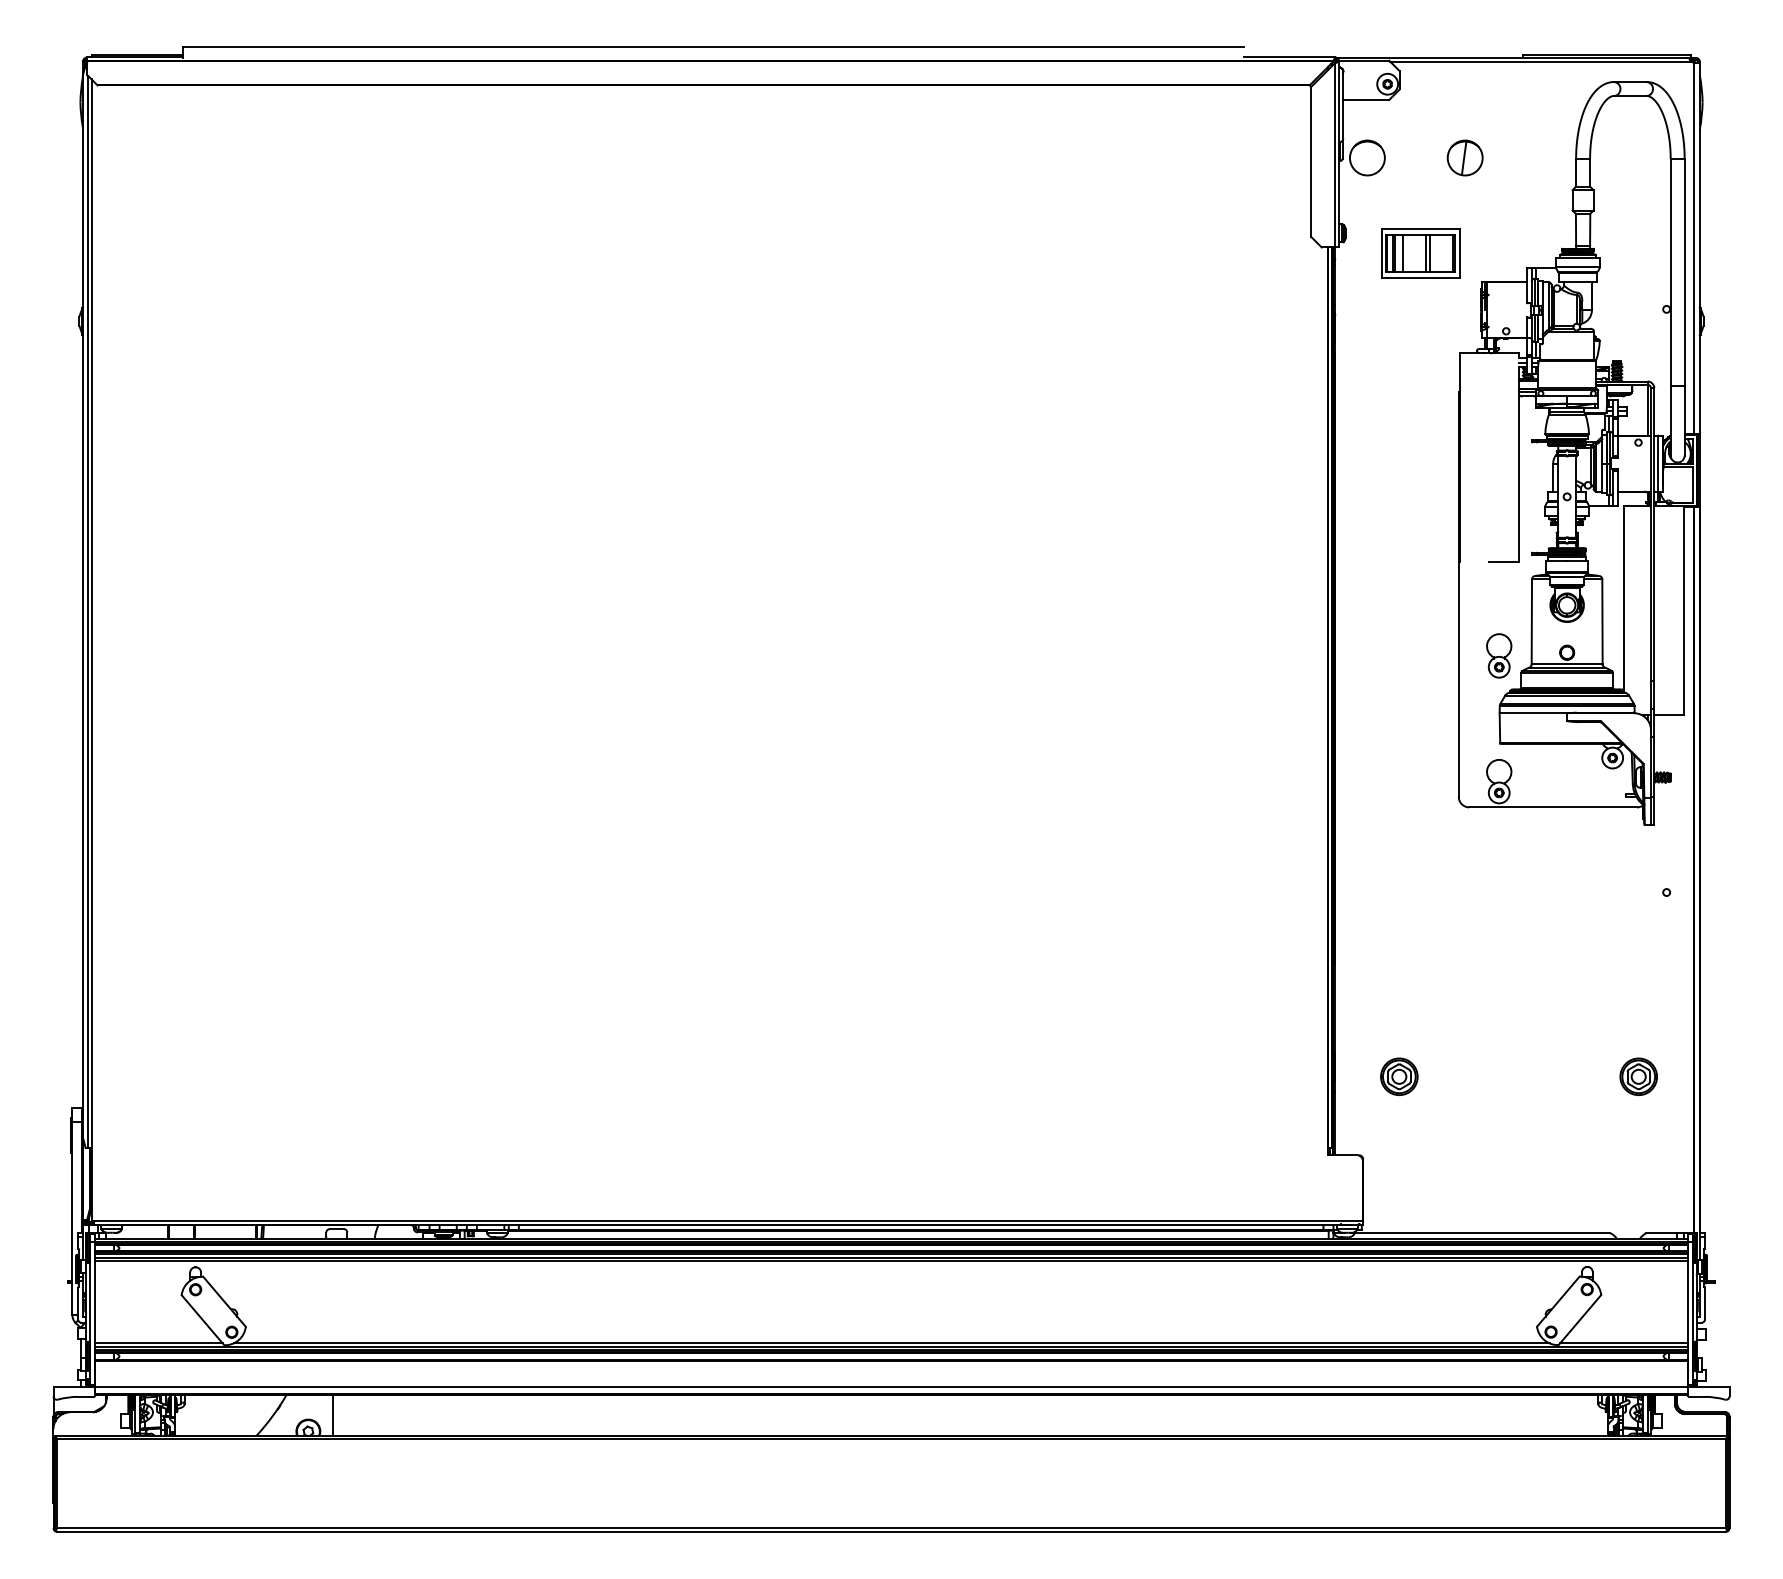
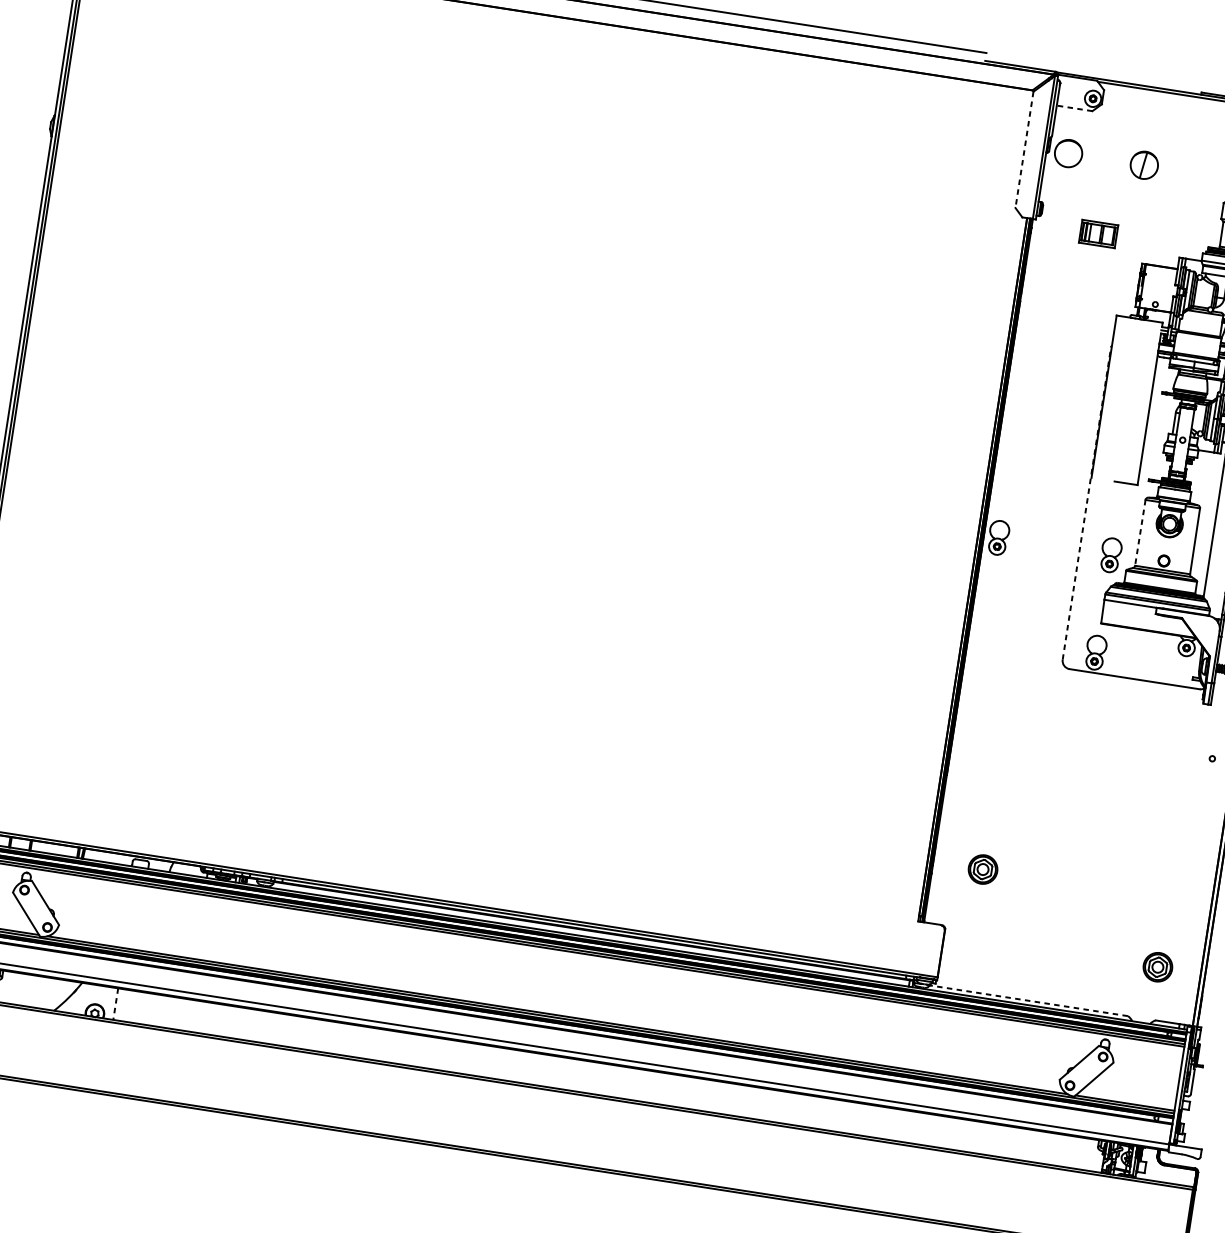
line: (1365, 99) -> (1074, 108), solid -> dashed
line: (1311, 161) -> (1024, 149), solid -> dashed
part: (1420, 253) -> (1098, 233), size x0.6
line: (1458, 593) -> (1086, 502), solid -> dashed
line: (1531, 622) -> (1140, 533), solid -> dashed
part: (1354, 655) -> (998, 537), added
part: (1638, 1076) -> (1157, 966), moved
line: (1482, 1233) -> (1028, 1000), solid -> dashed
line: (332, 1416) -> (115, 1004), solid -> dashed

